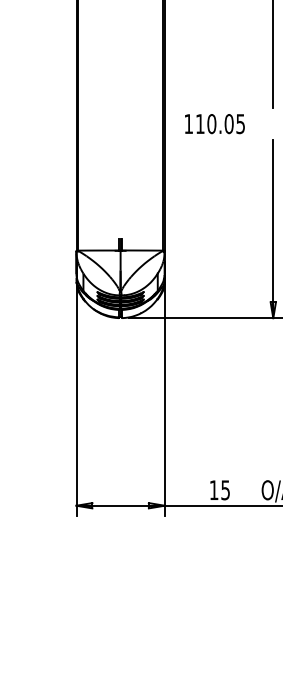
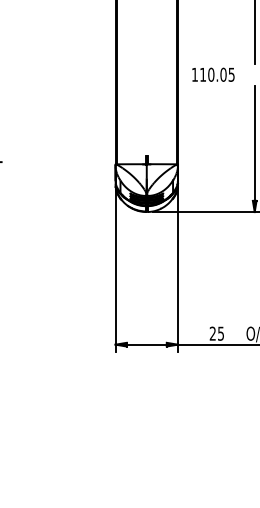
text: (213, 489) -> (212, 333), 15 -> 25

